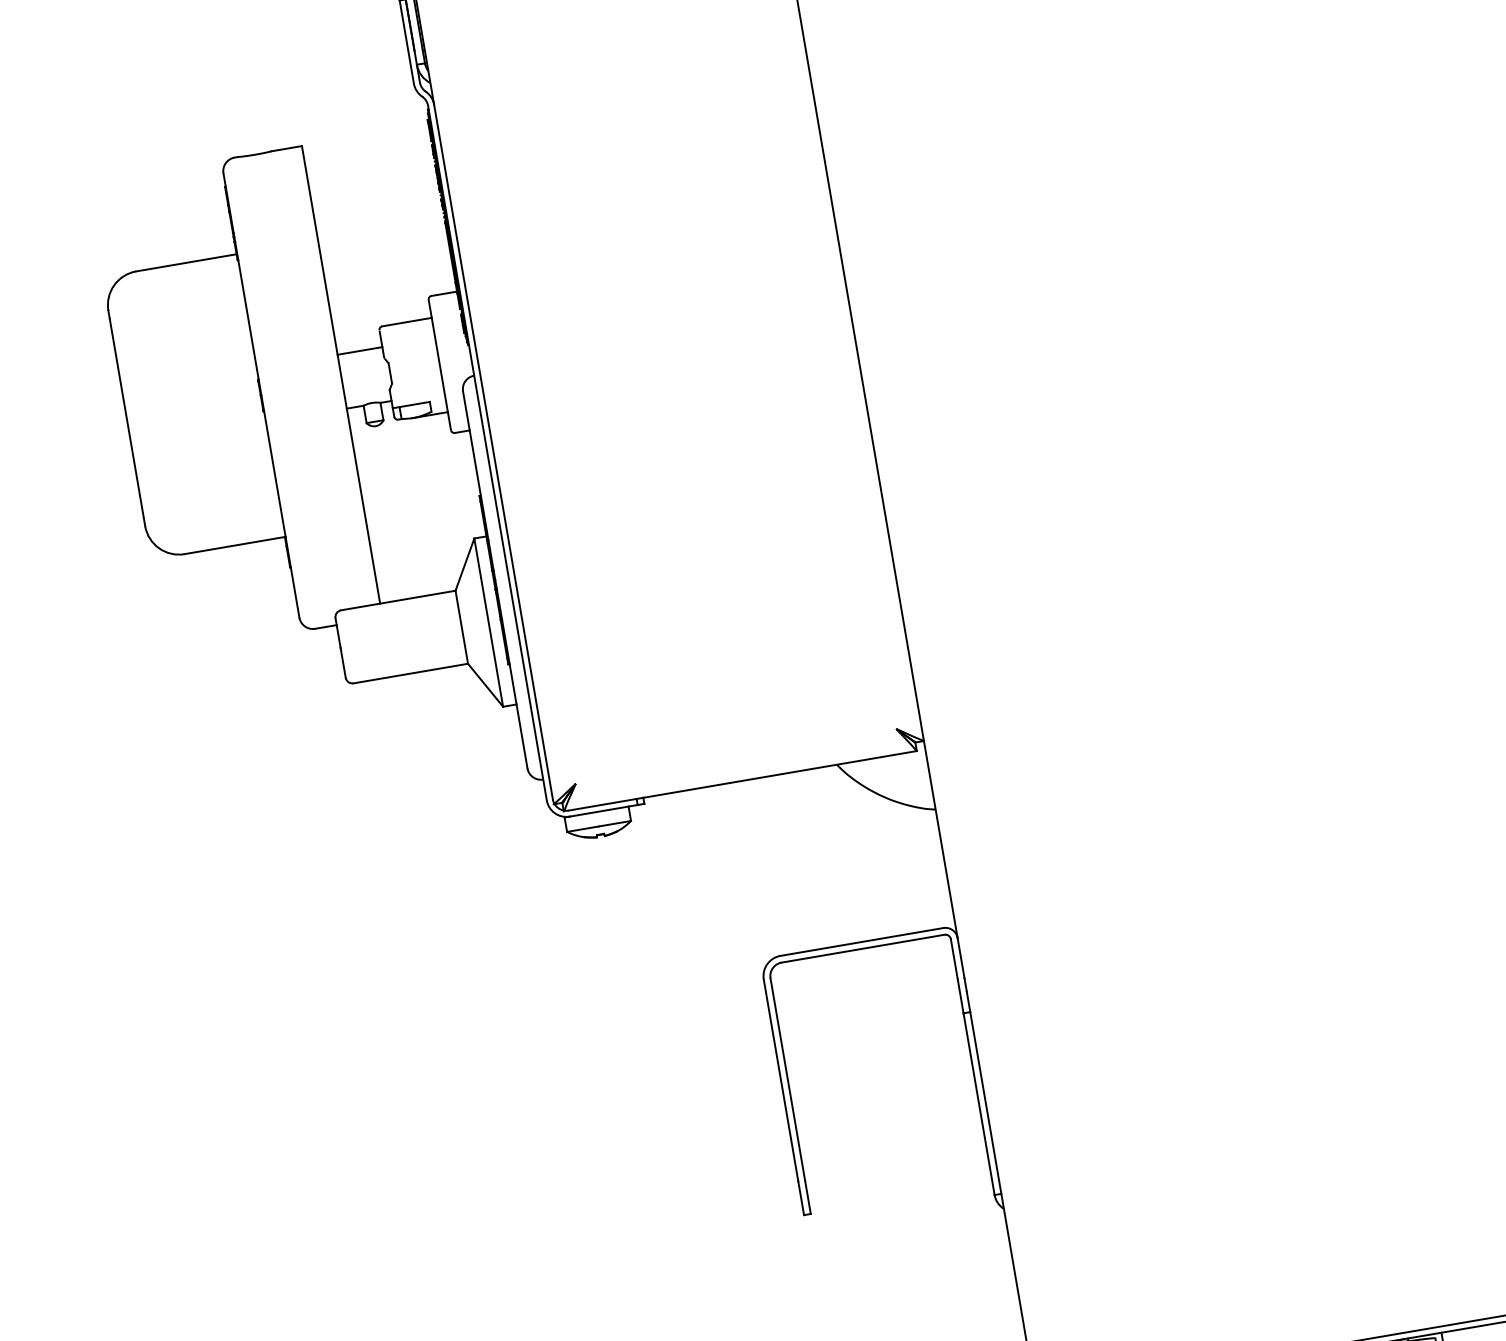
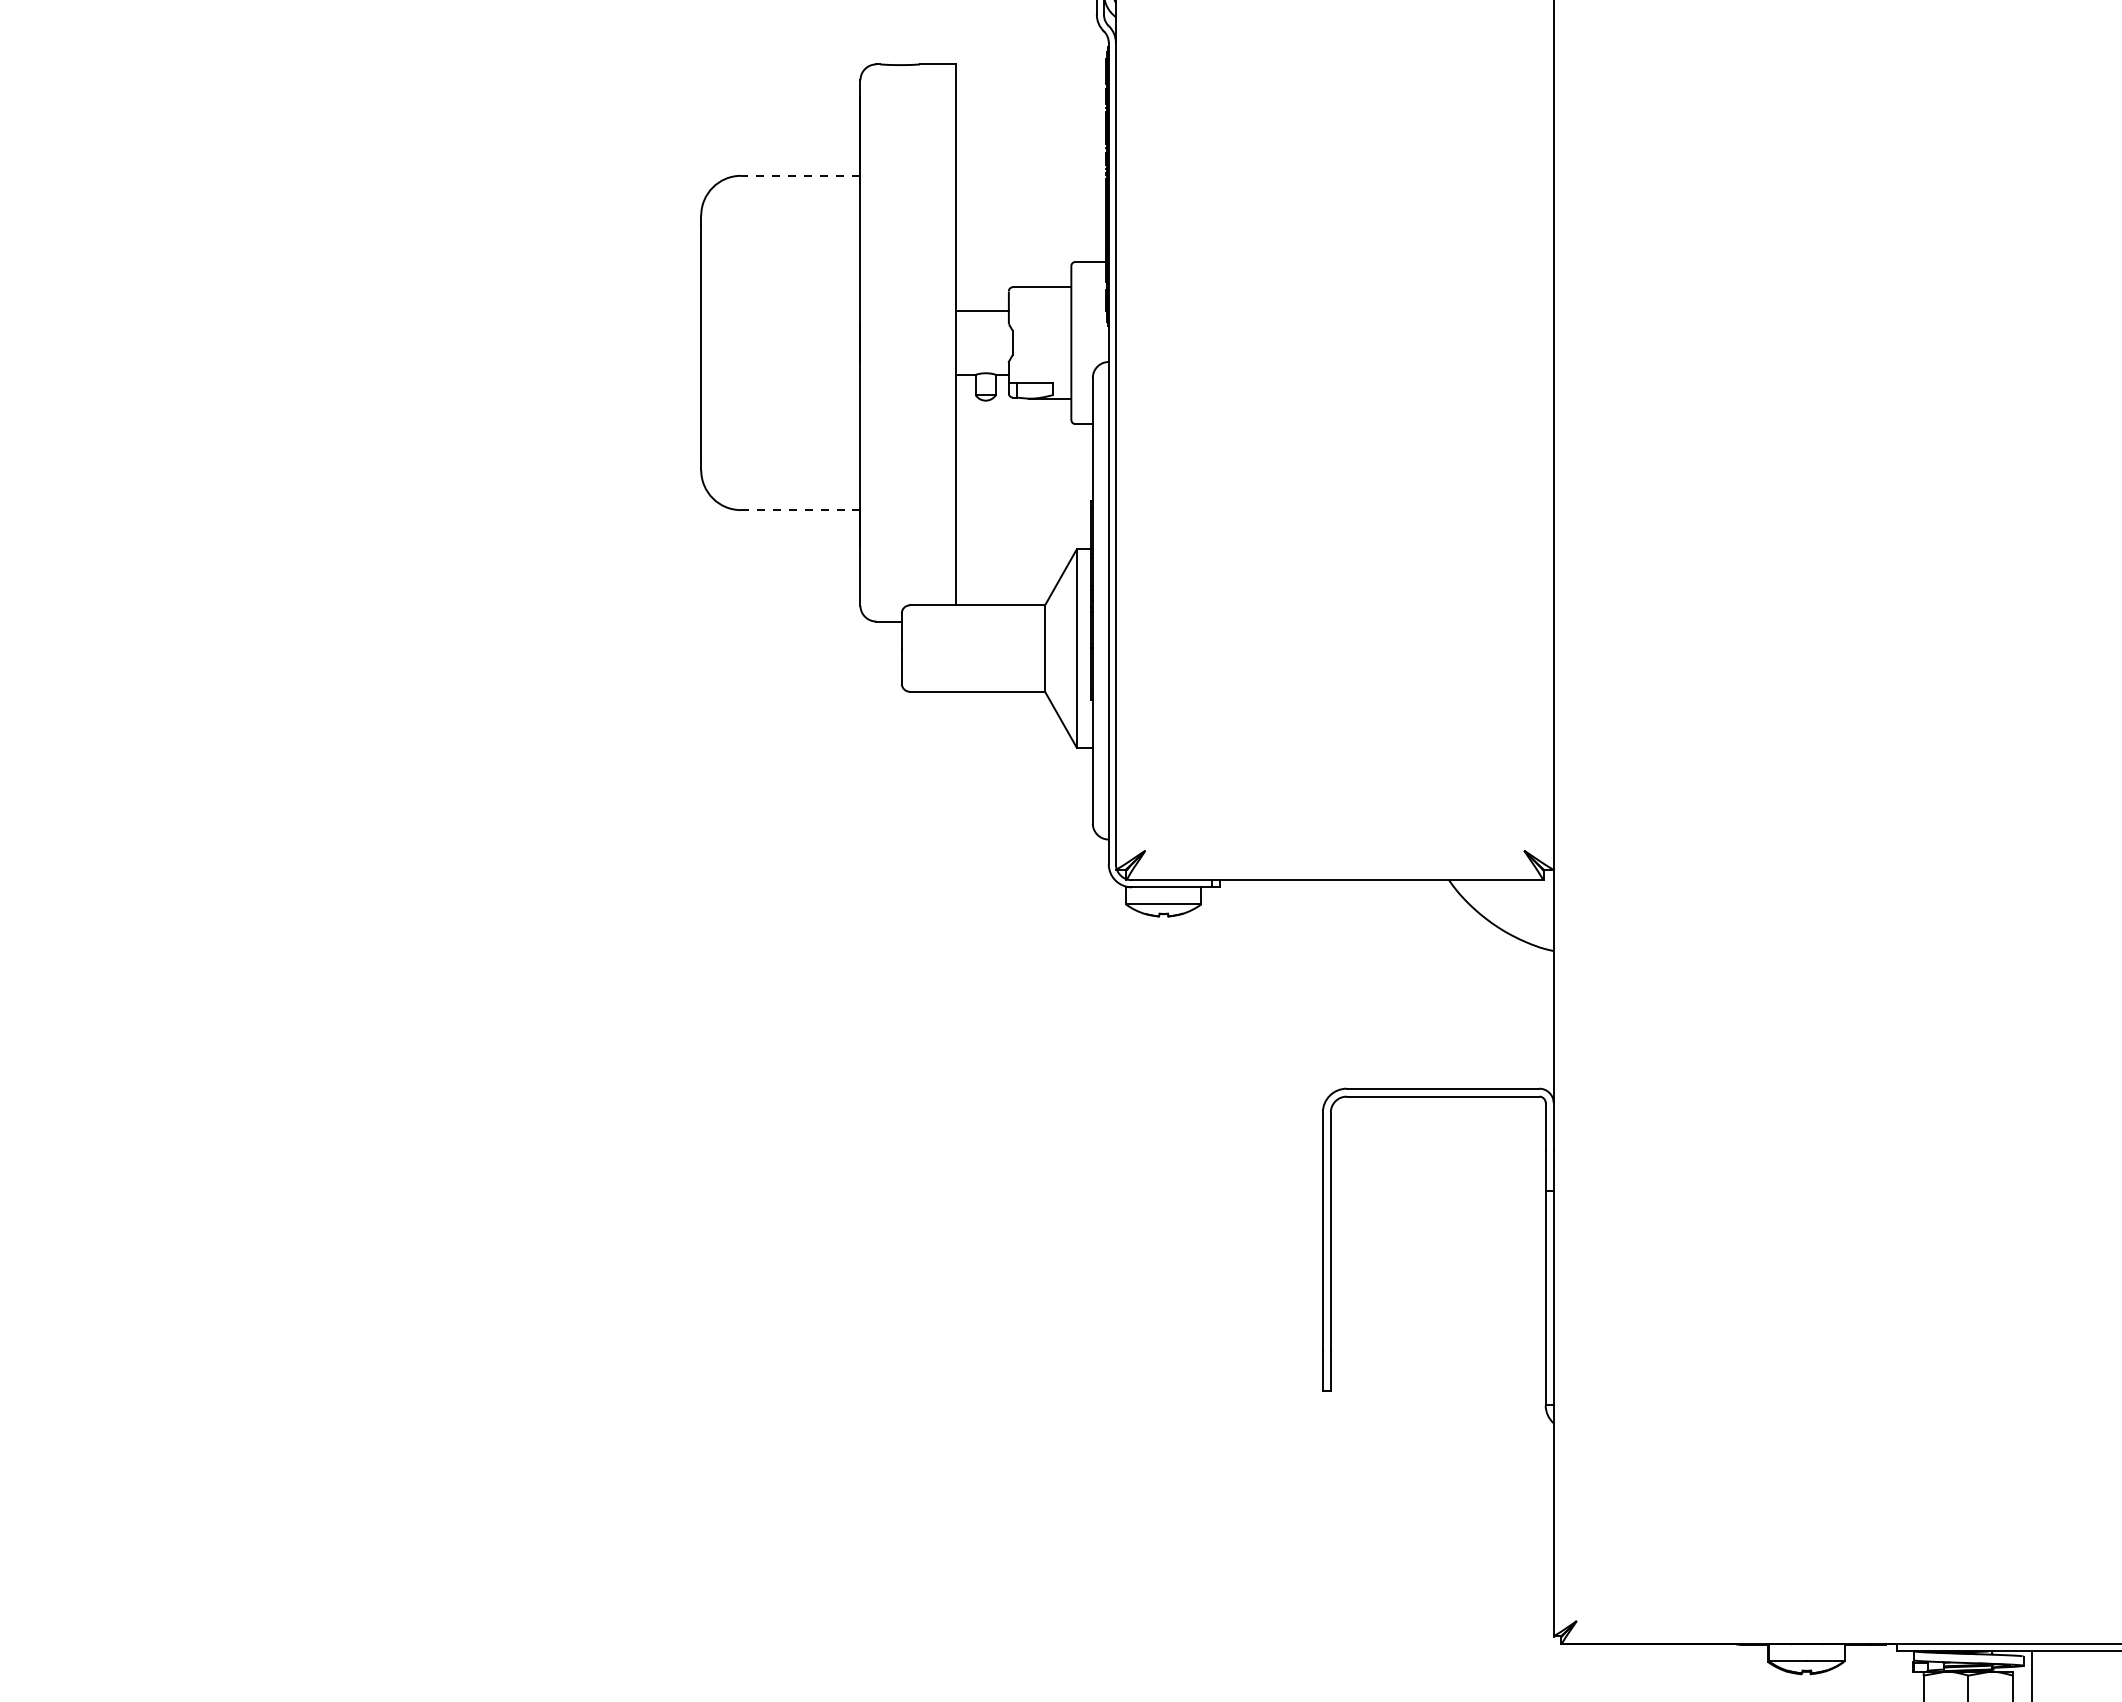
line: (185, 262) -> (799, 175), solid -> dashed
line: (234, 545) -> (800, 510), solid -> dashed

